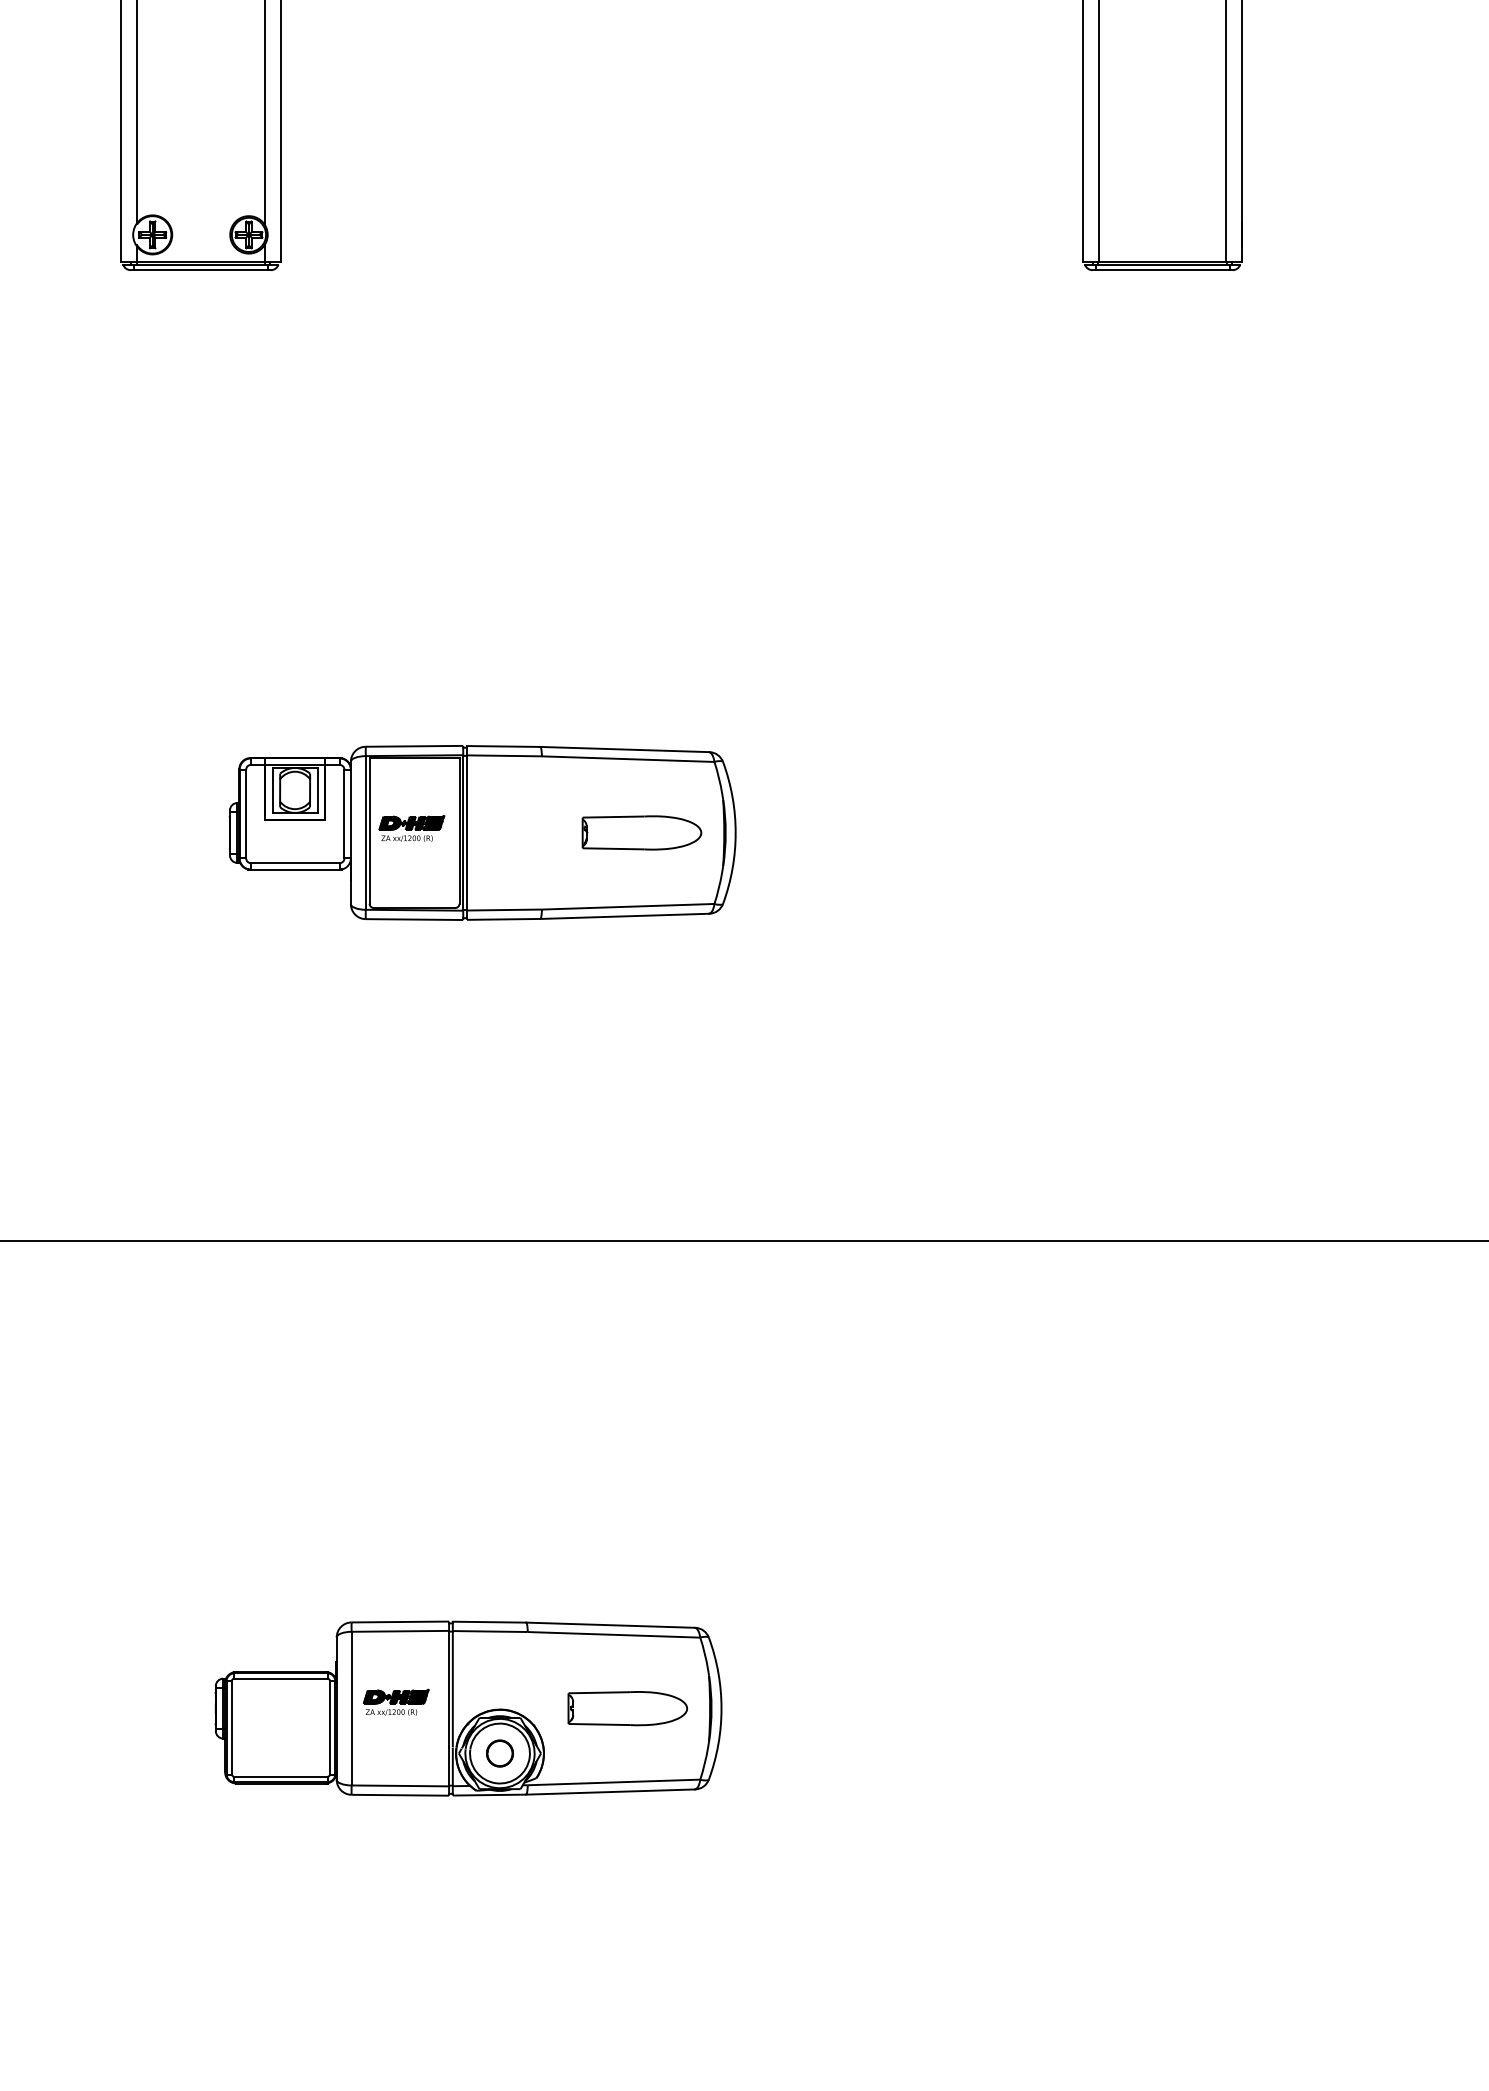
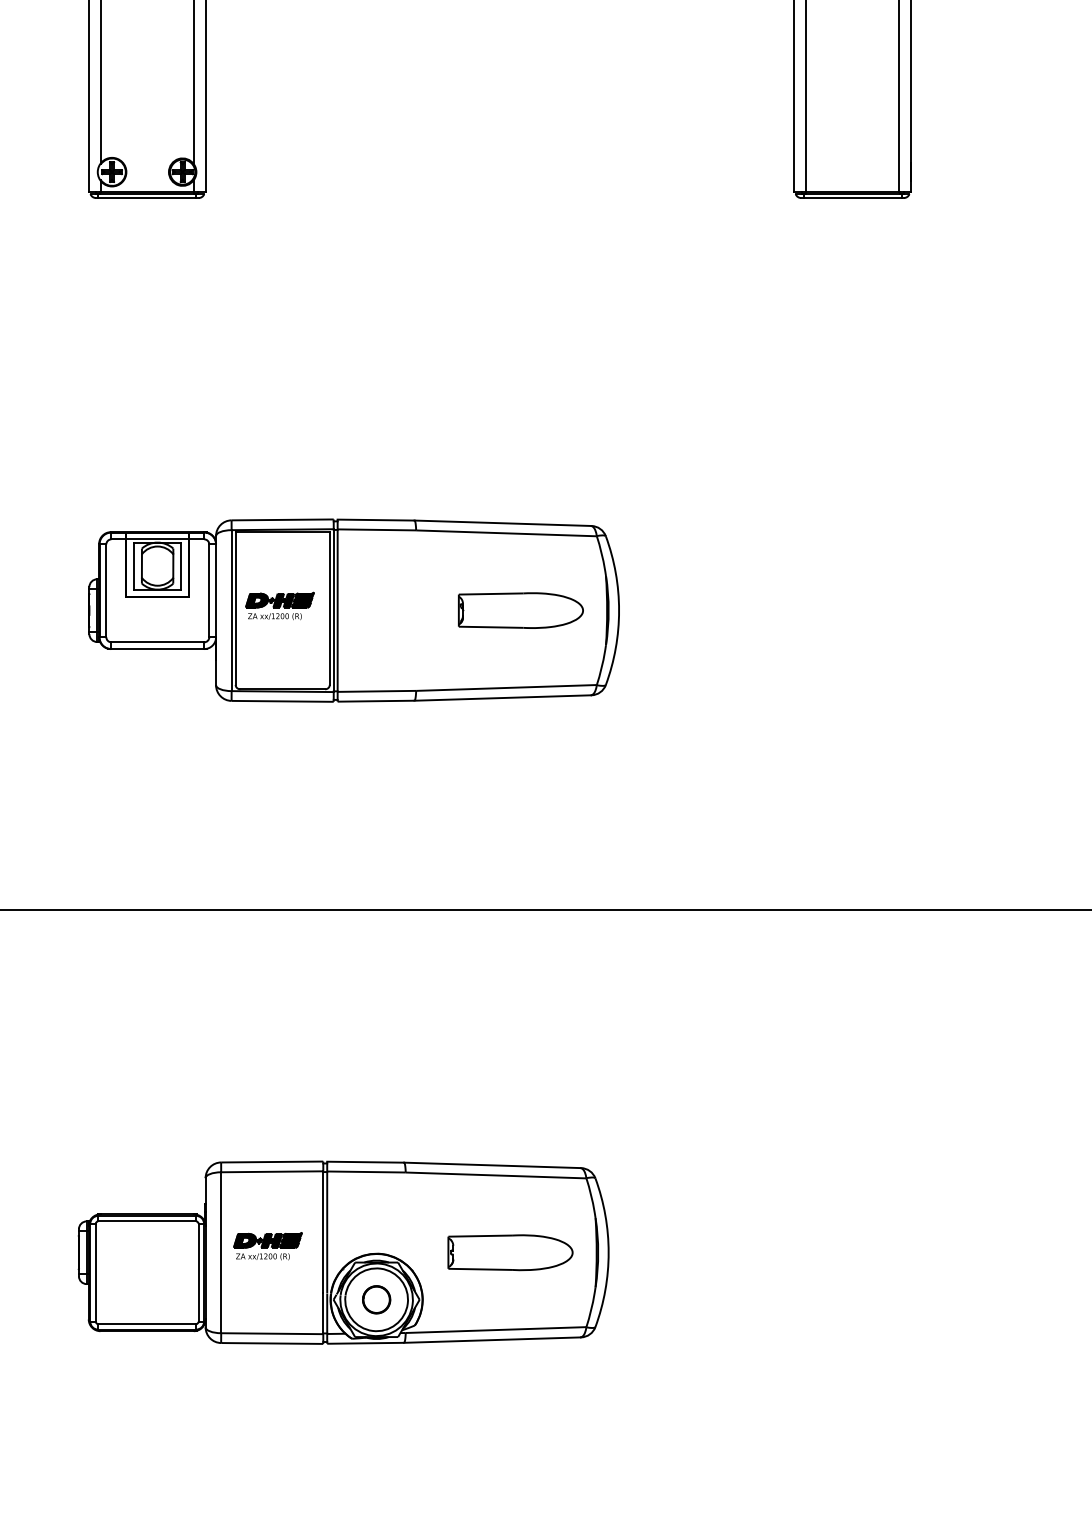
part: (482, 832) -> (353, 610), size x1.43
part: (468, 1708) -> (343, 1252), size x1.43

